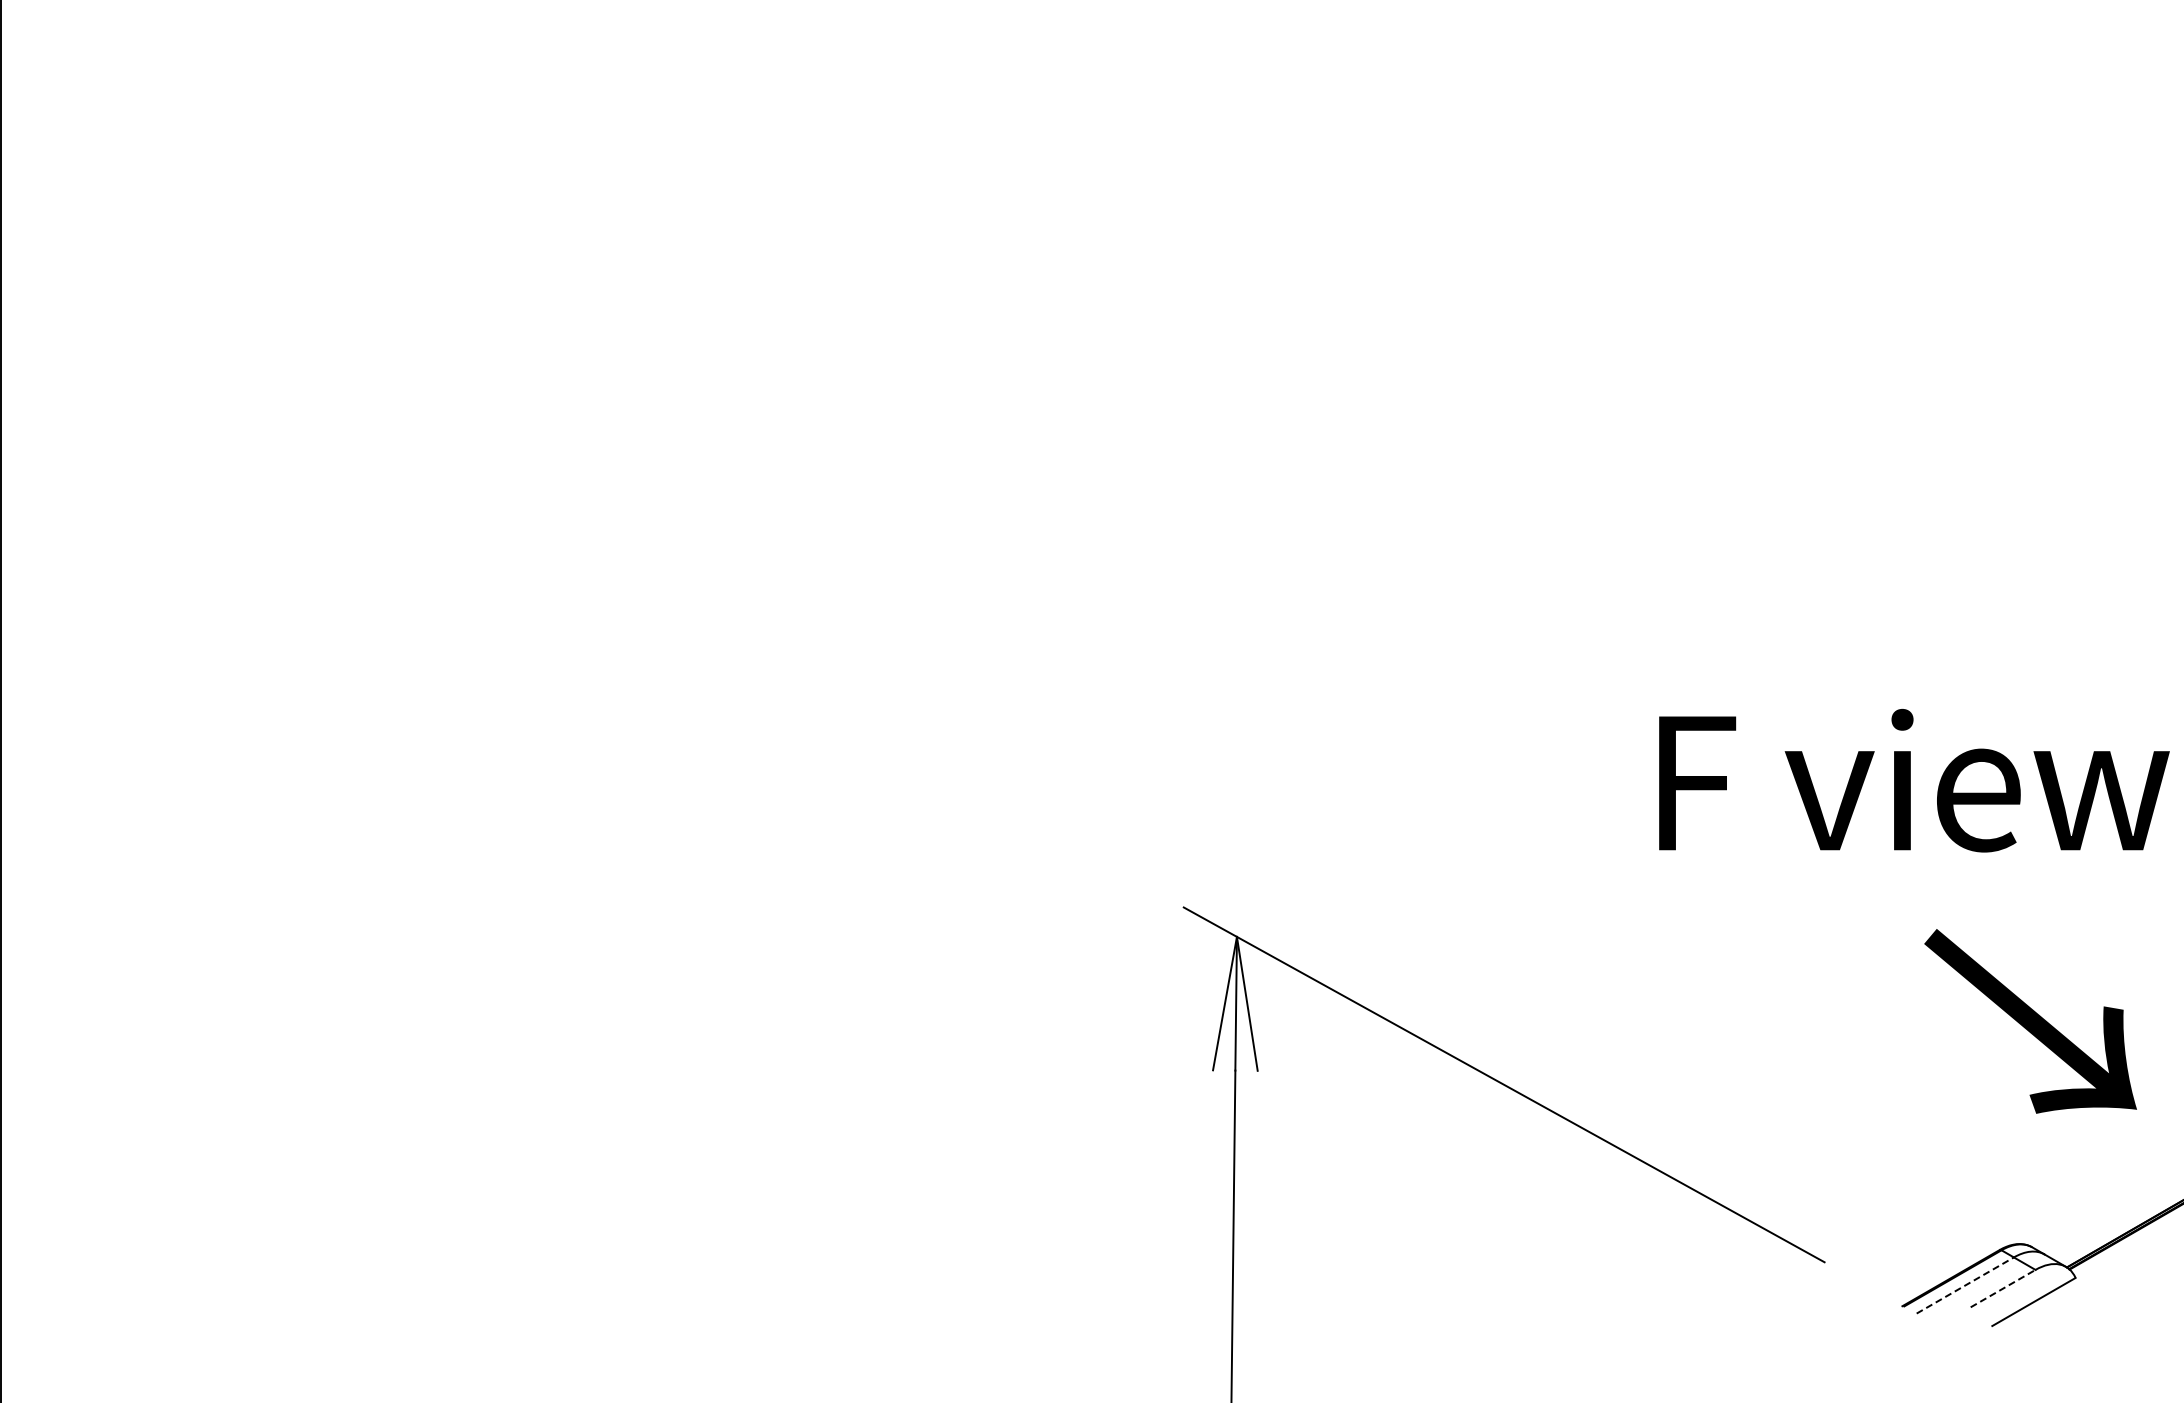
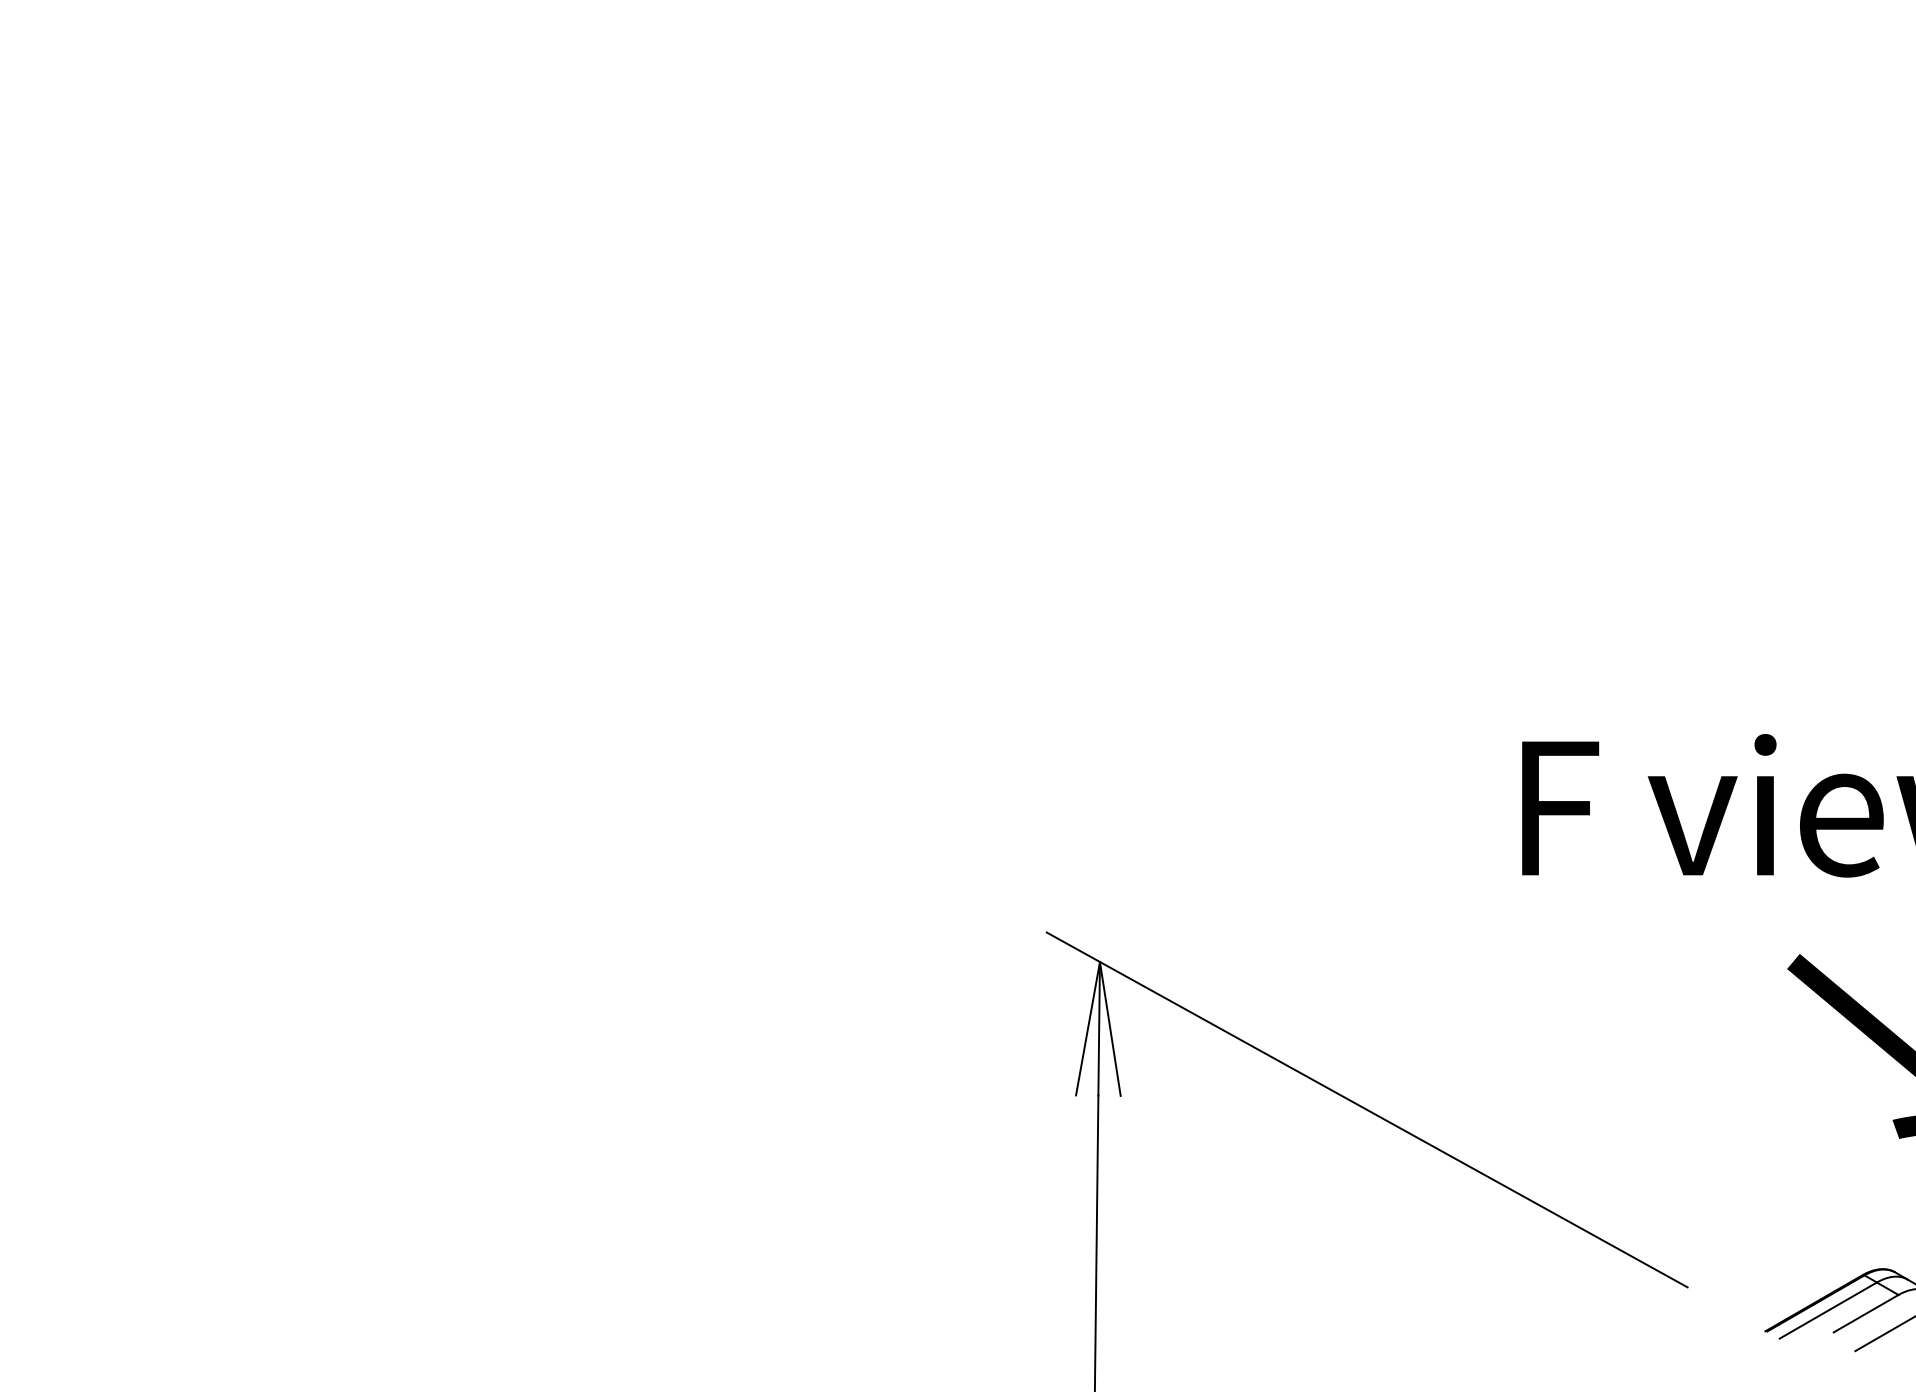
line: (1965, 1285) -> (1828, 1310), dashed -> solid
line: (2003, 1288) -> (1866, 1313), dashed -> solid

